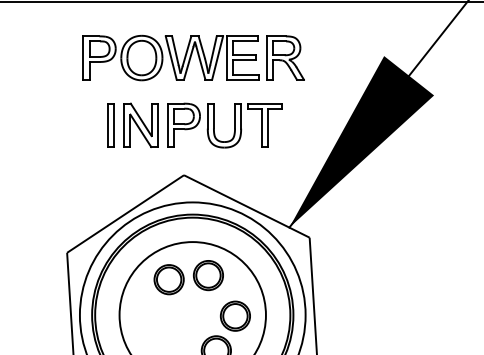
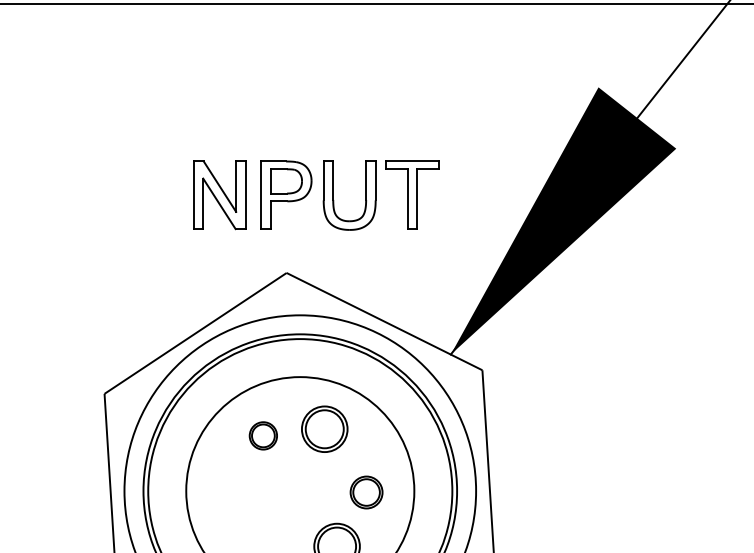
part: (193, 57) -> (301, 89), removed
part: (110, 125) -> (172, 195), removed
part: (168, 279) -> (262, 435), size x0.6
part: (234, 315) -> (365, 491), size x0.7

